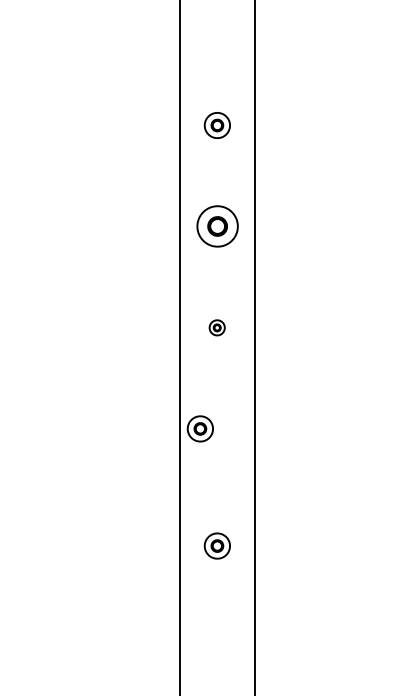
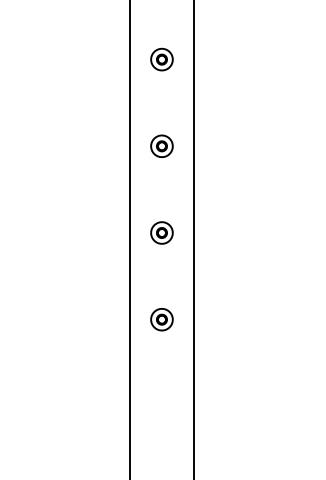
part: (216, 226) -> (161, 59), size x0.62
part: (216, 327) -> (161, 146), size x1.67
part: (199, 428) -> (161, 232), moved
part: (216, 545) -> (161, 319), moved

